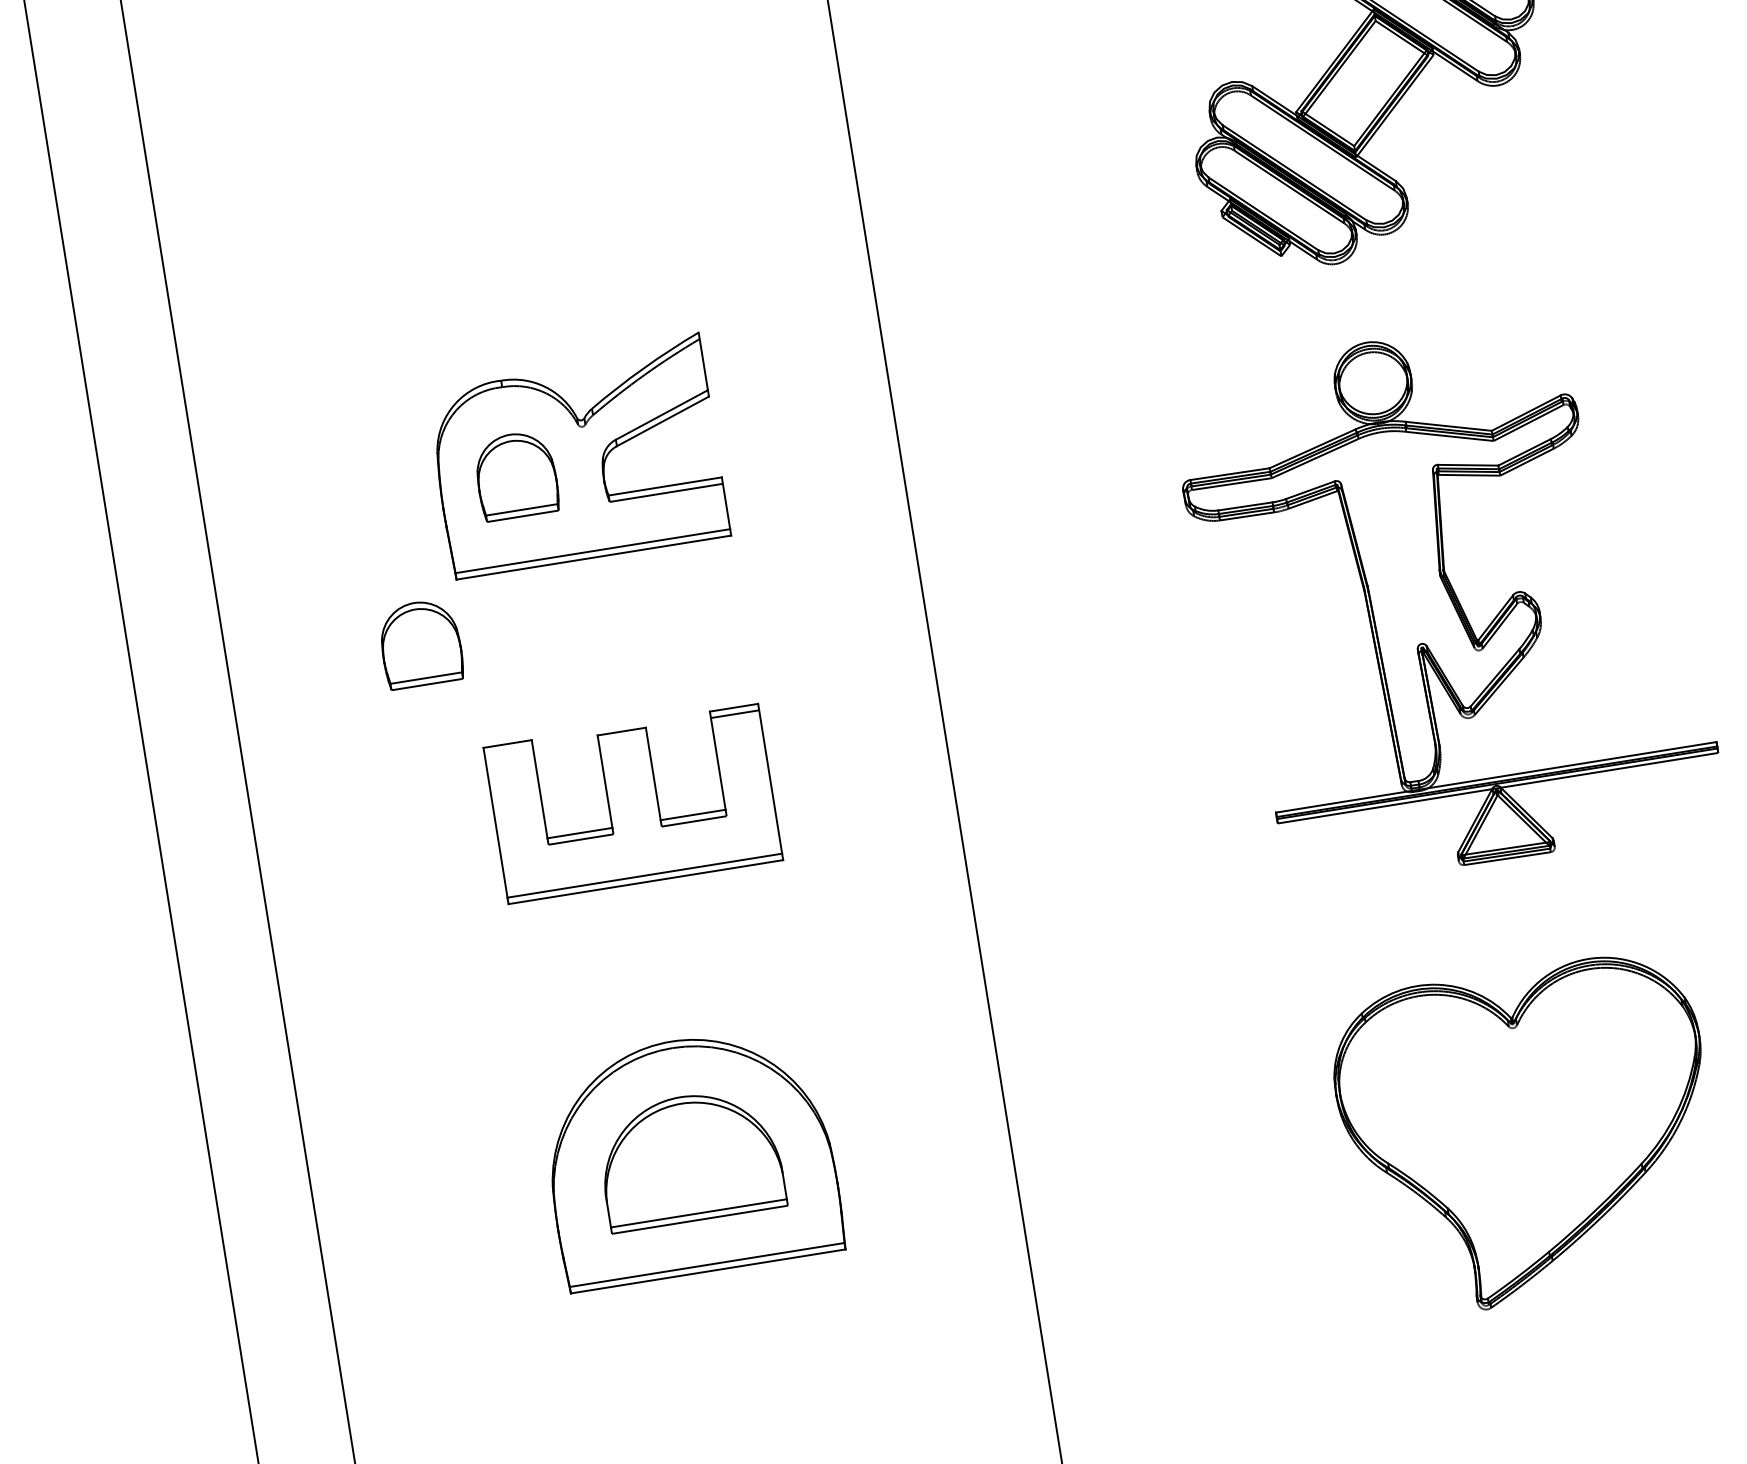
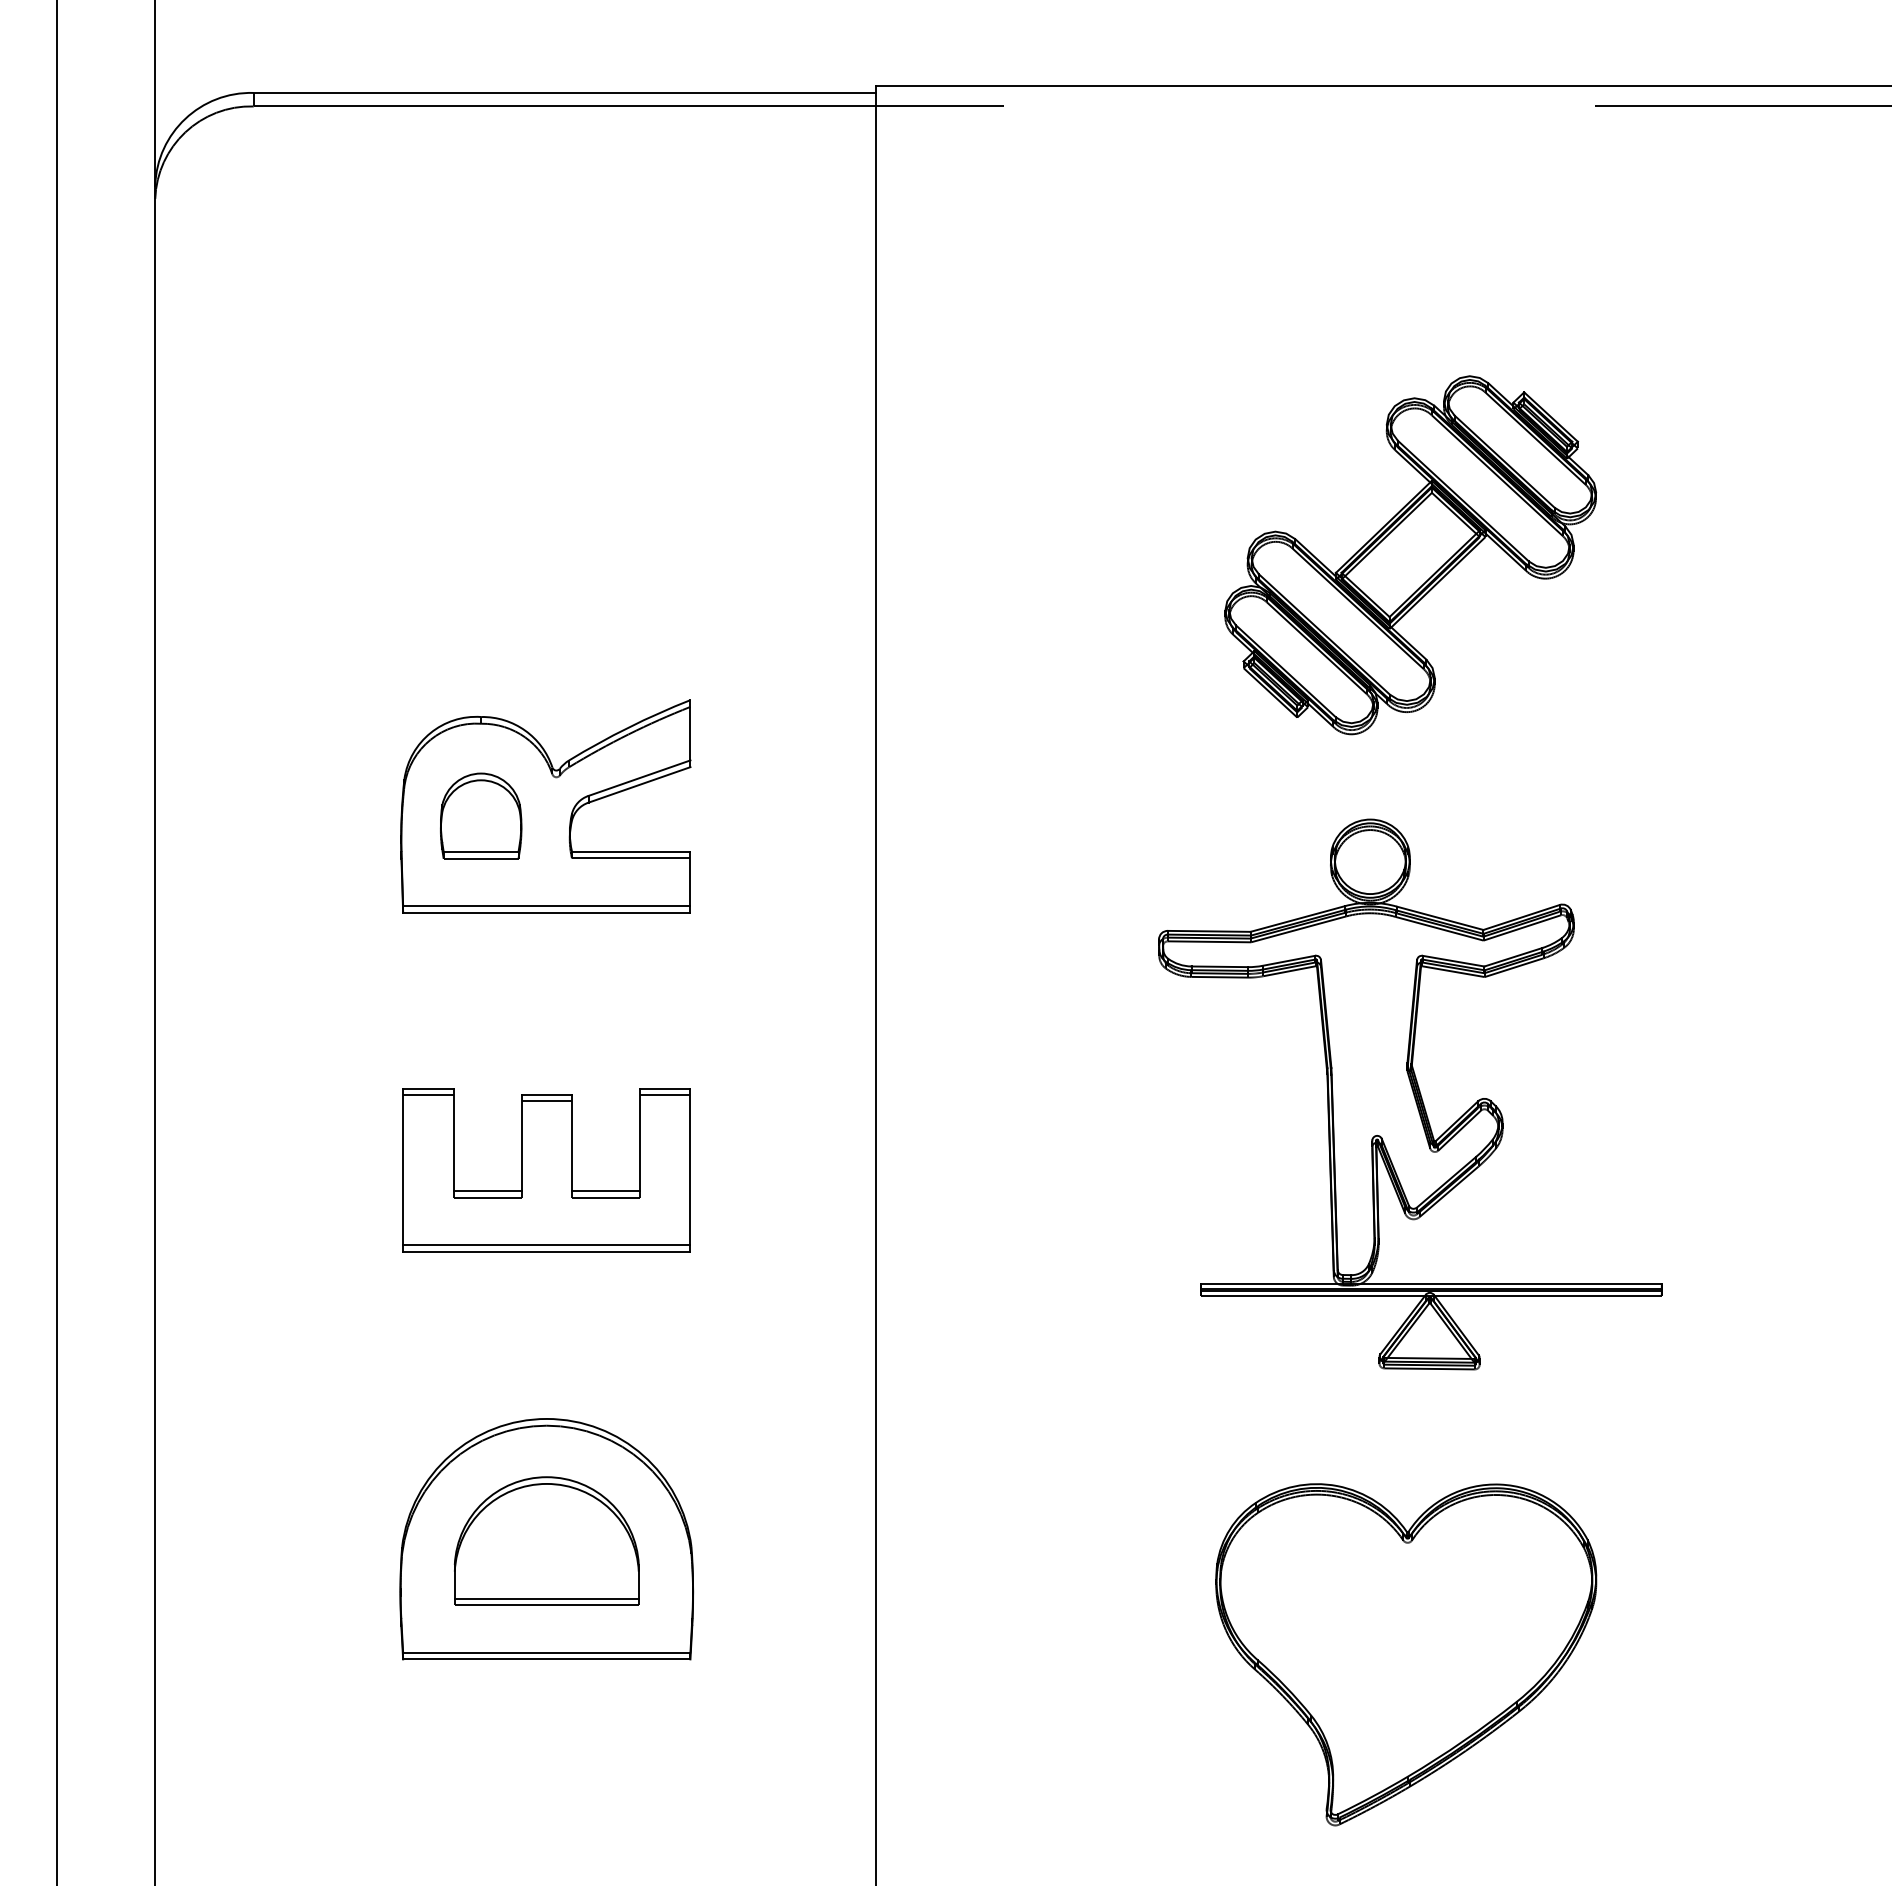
part: (421, 643) -> (356, 971), removed
line: (622, 738) -> (546, 1101), added
line: (508, 750) -> (428, 1095), added

